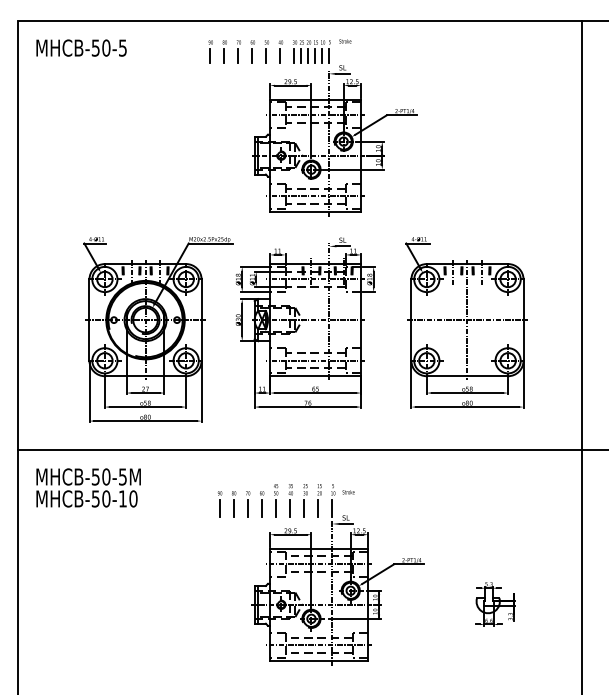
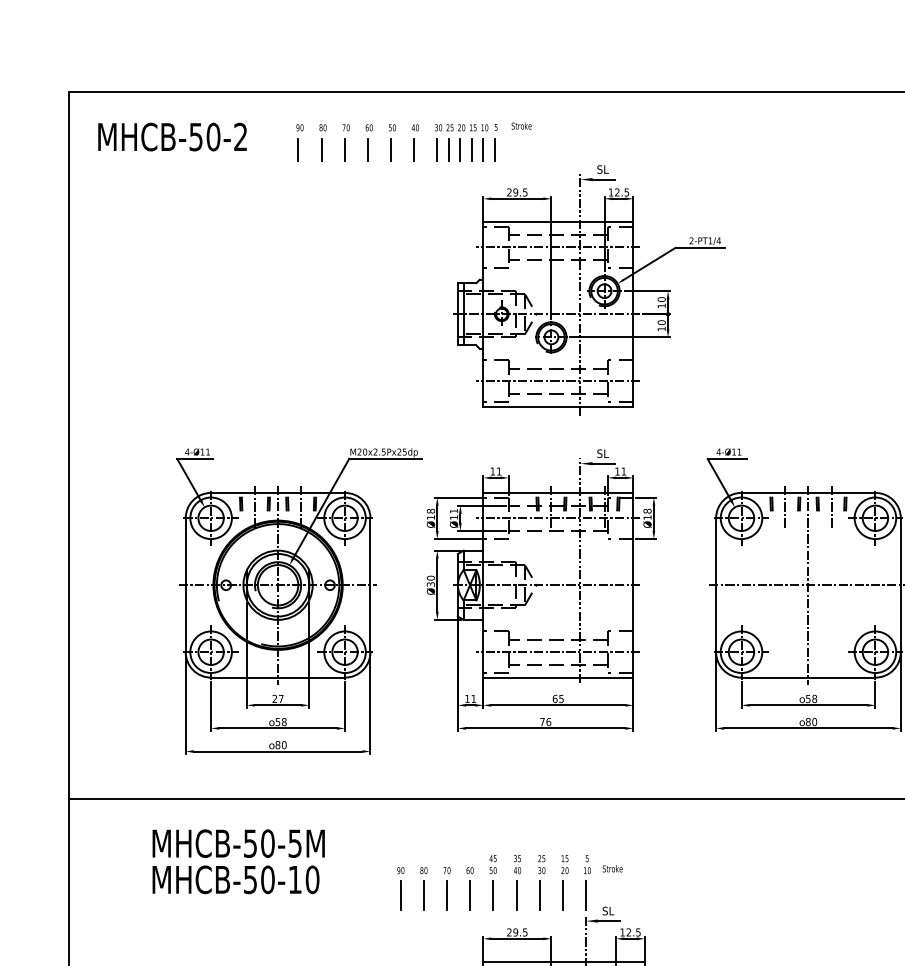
text: (122, 47) -> (240, 136), MHCB-50-5 -> MHCB-50-2
part: (279, 51) -> (413, 142), moved
text: (88, 487) -> (238, 860), moved

